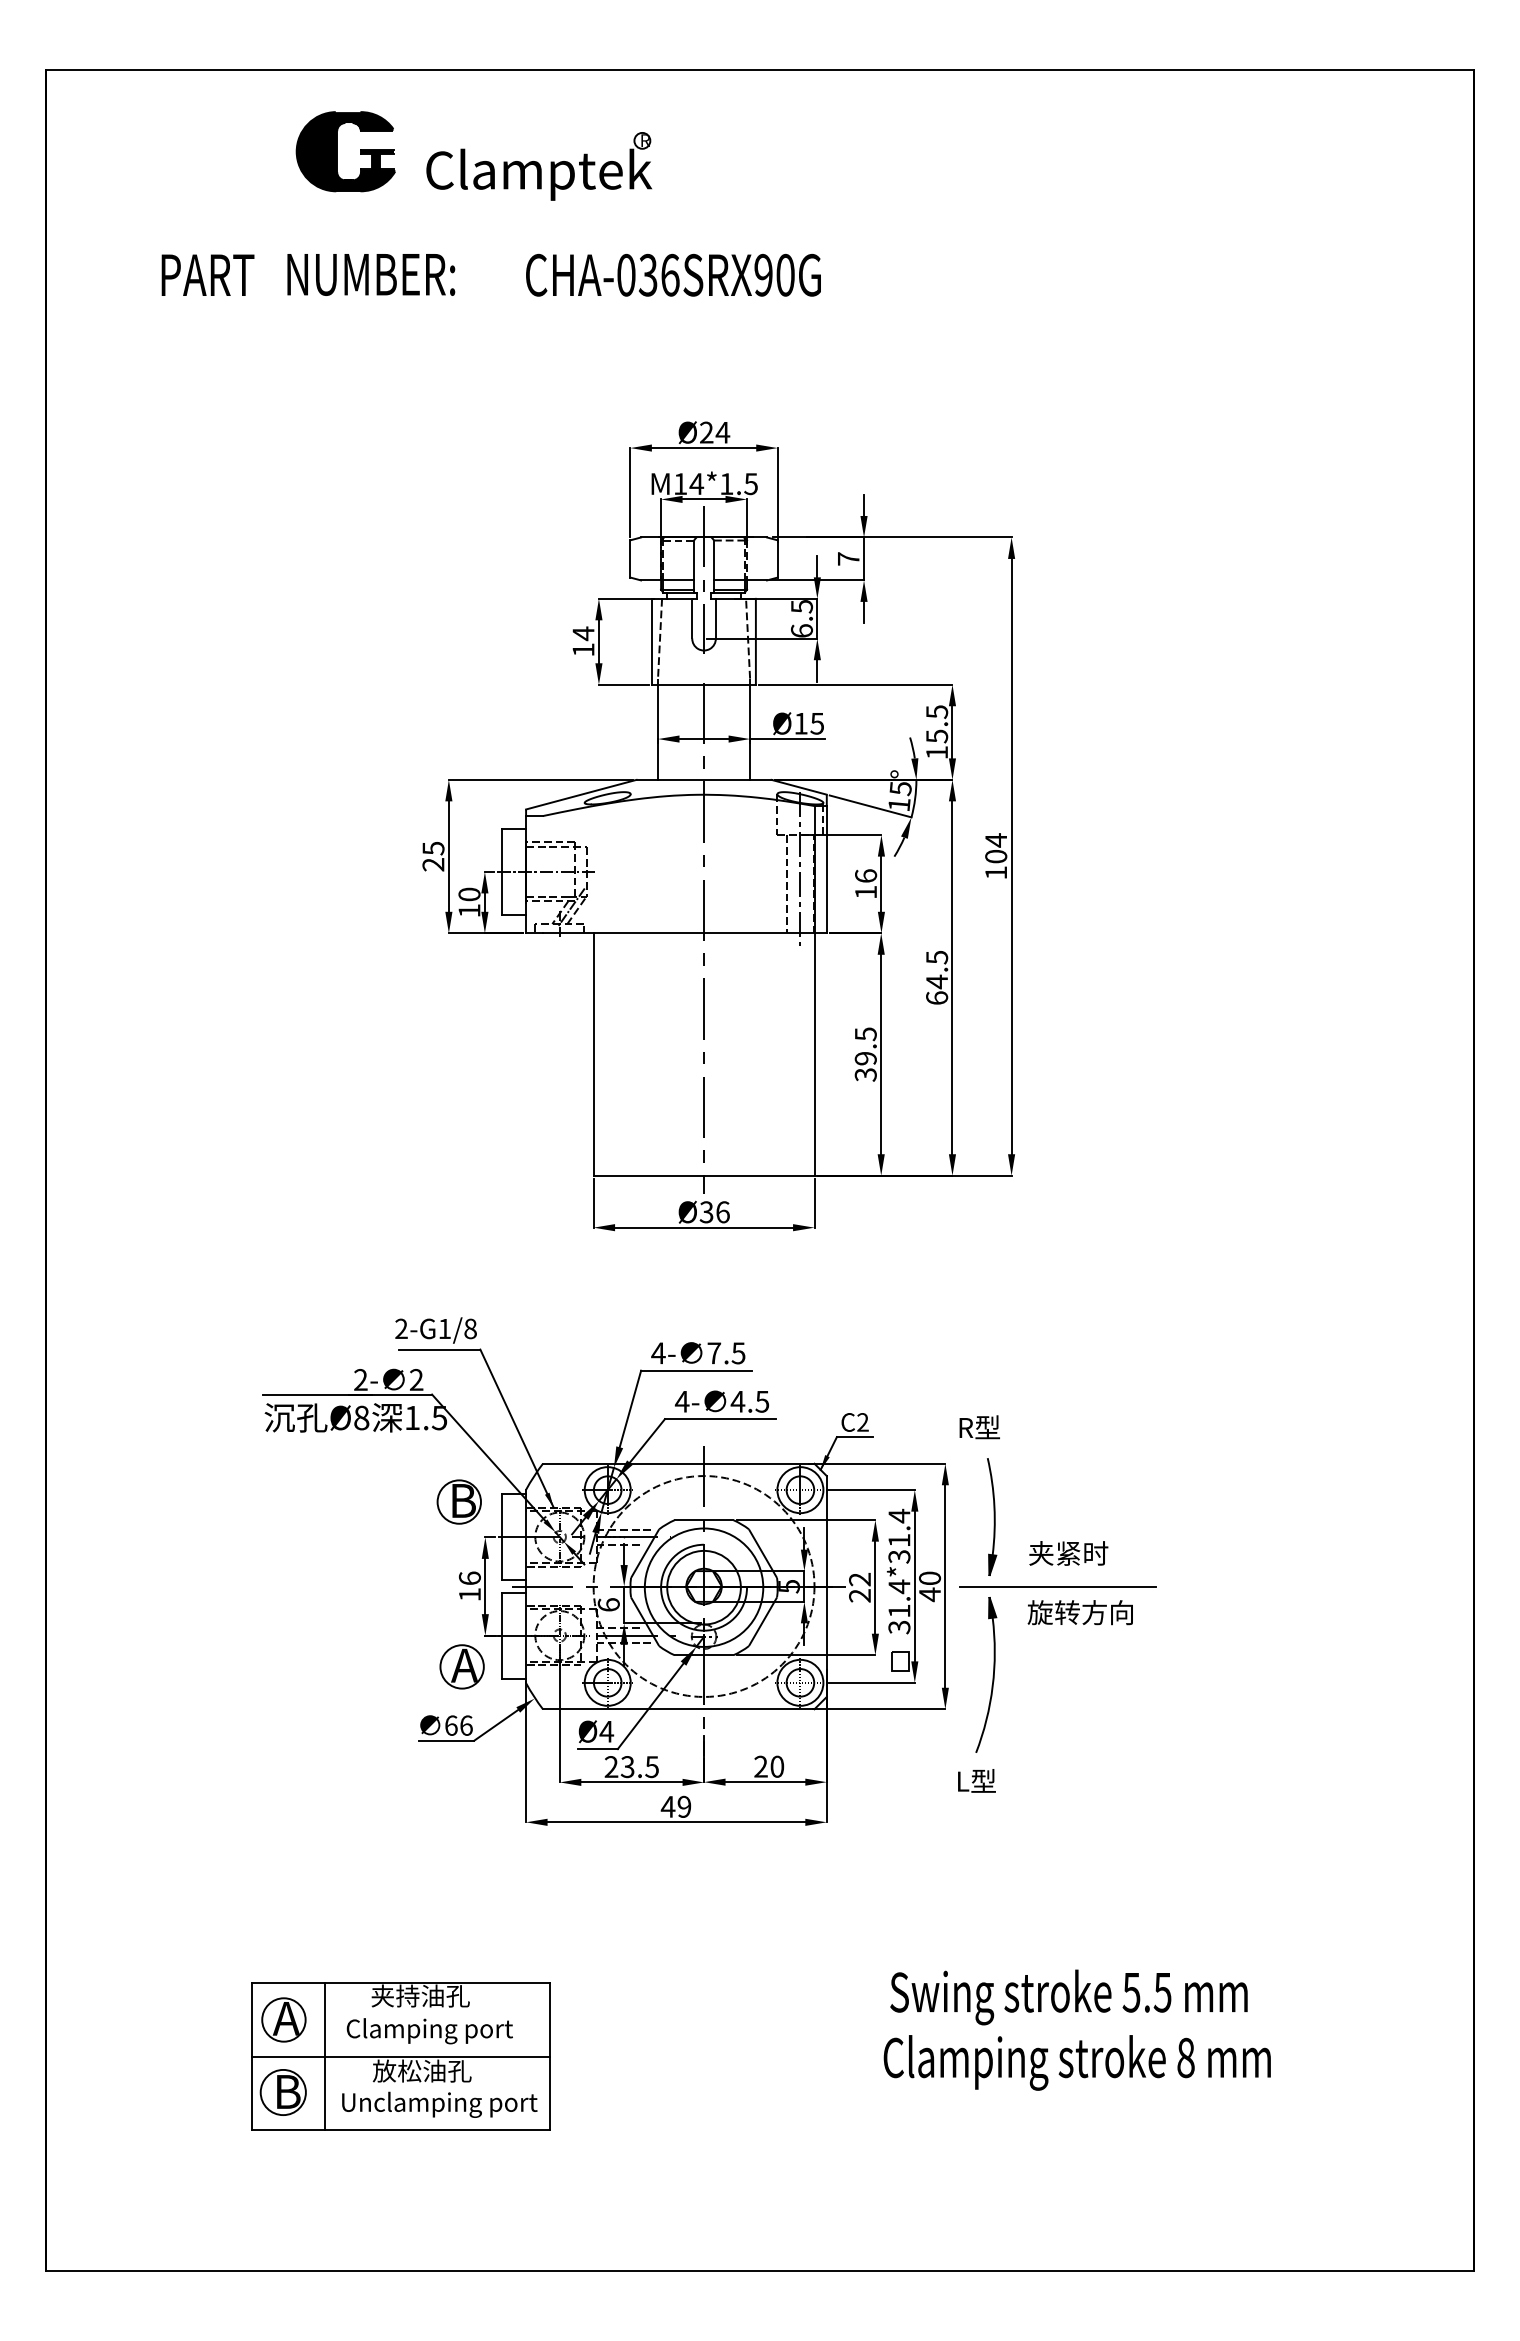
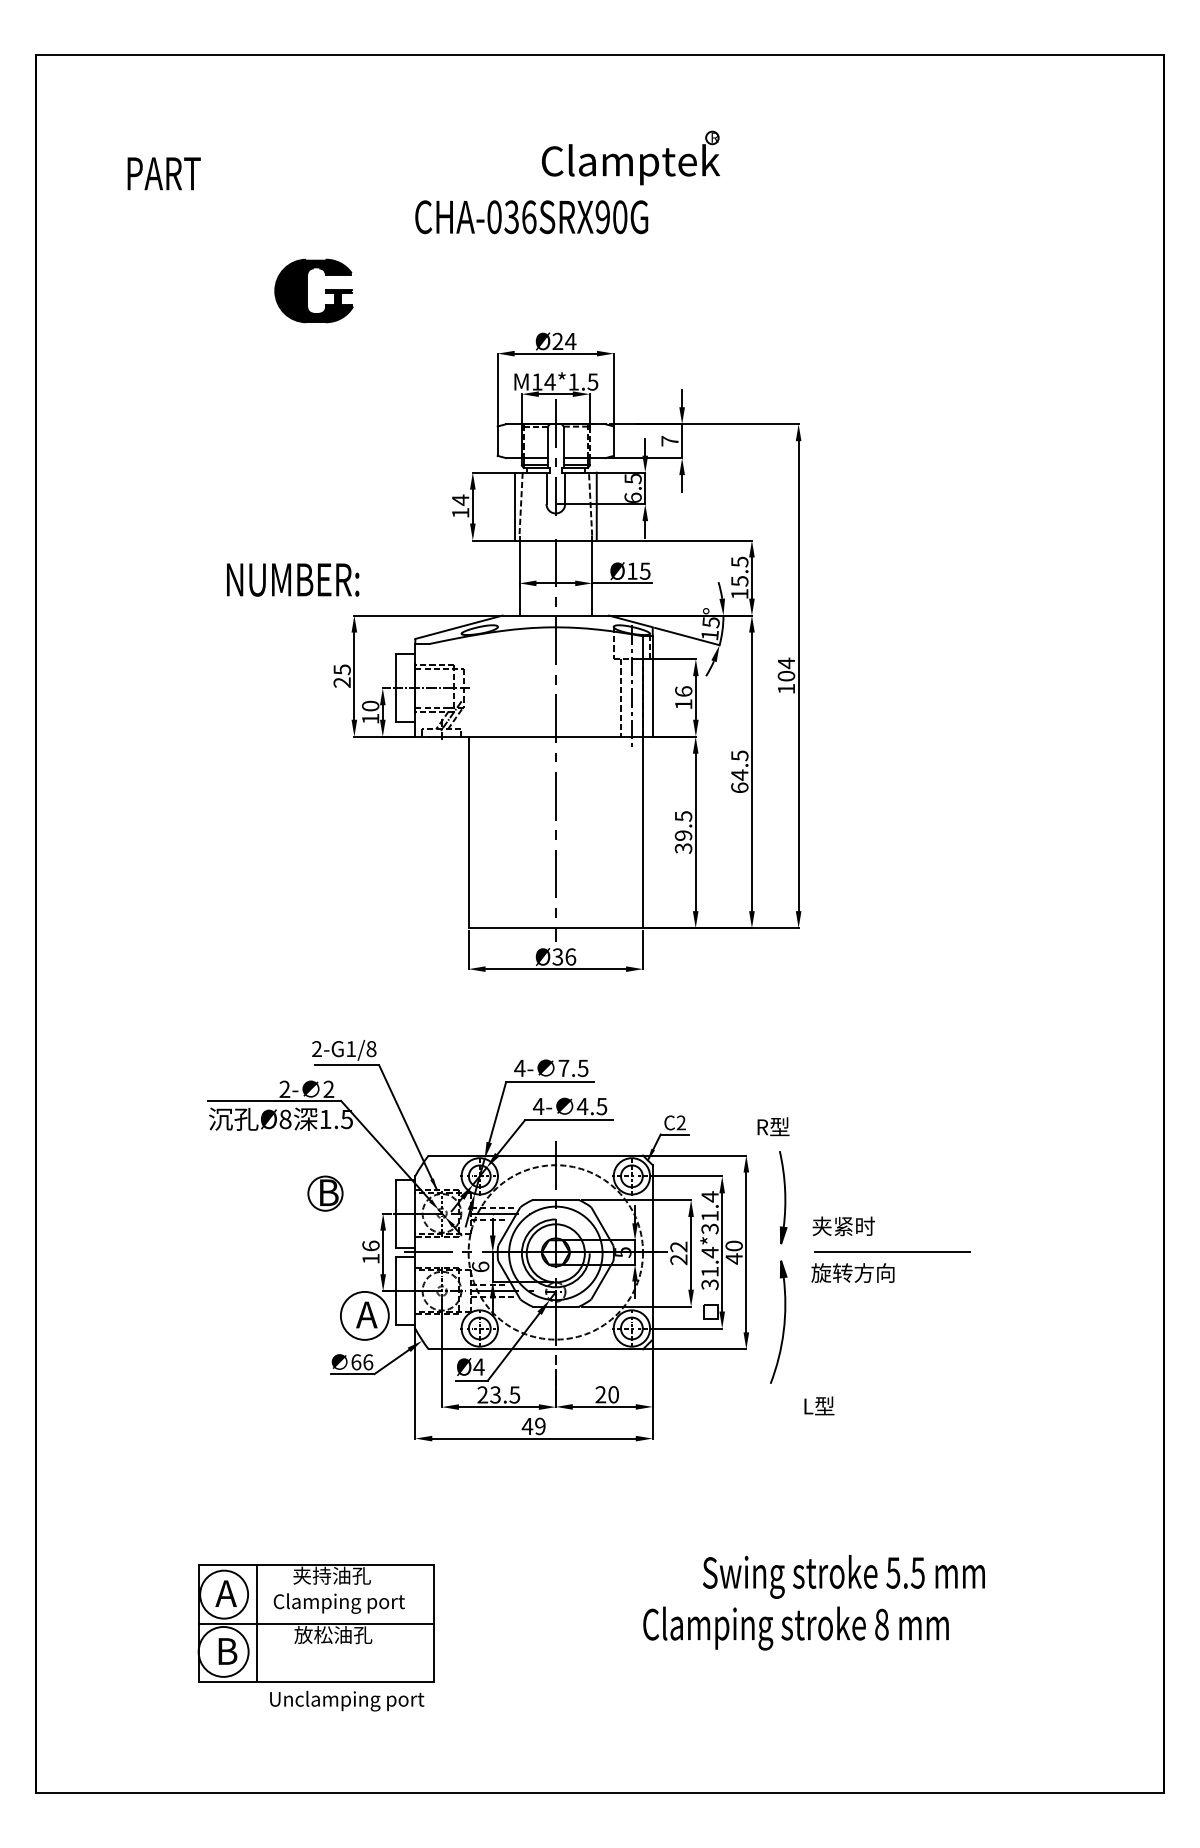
part: (337, 151) -> (307, 290), moved
part: (538, 166) -> (630, 158), moved
text: (207, 274) -> (163, 173), moved
text: (371, 274) -> (293, 579), moved
part: (458, 1501) -> (324, 1193), moved
line: (1057, 1586) -> (891, 1252), moved
circle: (461, 1666) -> (364, 1315), size x1.4
text: (976, 1780) -> (819, 1405), moved
circle: (283, 2019) -> (223, 1594), size x1.4
text: (1076, 2062) -> (795, 1628), moved
circle: (282, 2092) -> (223, 1651), size x1.4
text: (439, 2104) -> (346, 1700), moved

